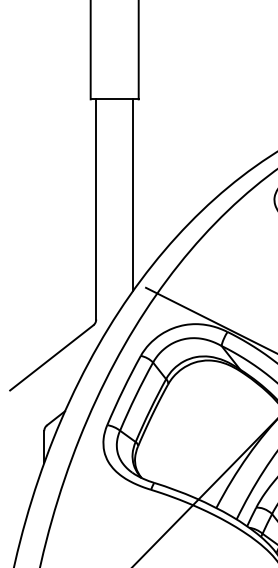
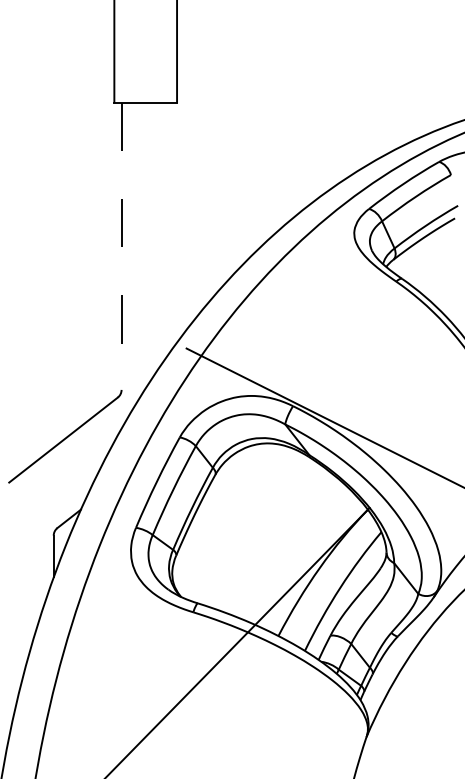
line: (132, 195) -> (169, 227), removed
line: (96, 209) -> (121, 246), solid -> dashed

